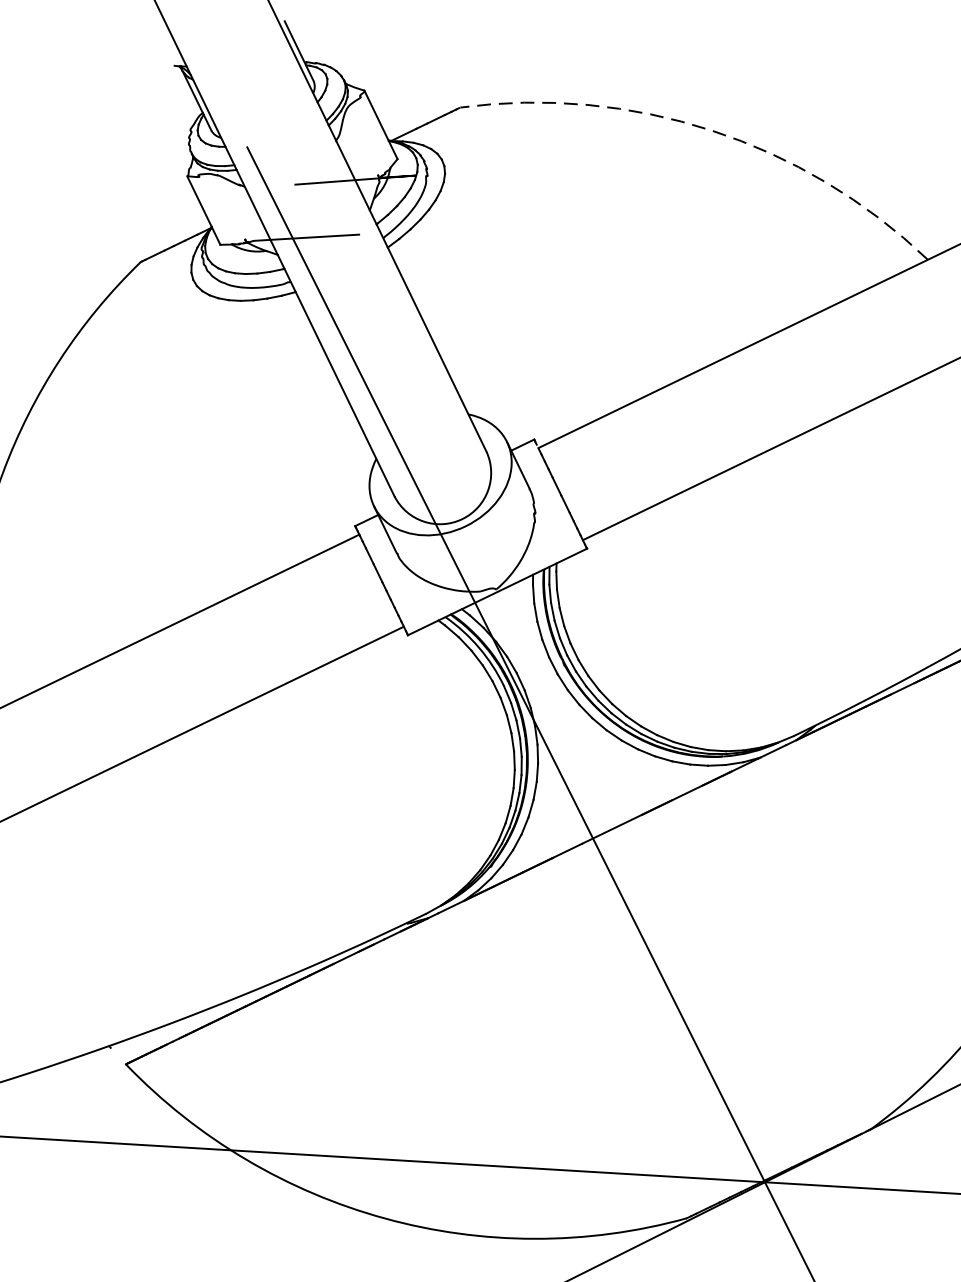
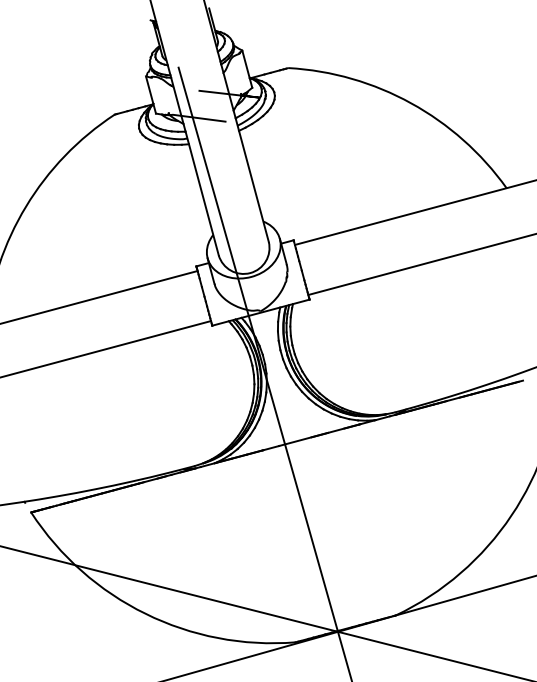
arc: (712, 130) -> (411, 103), dashed -> solid

